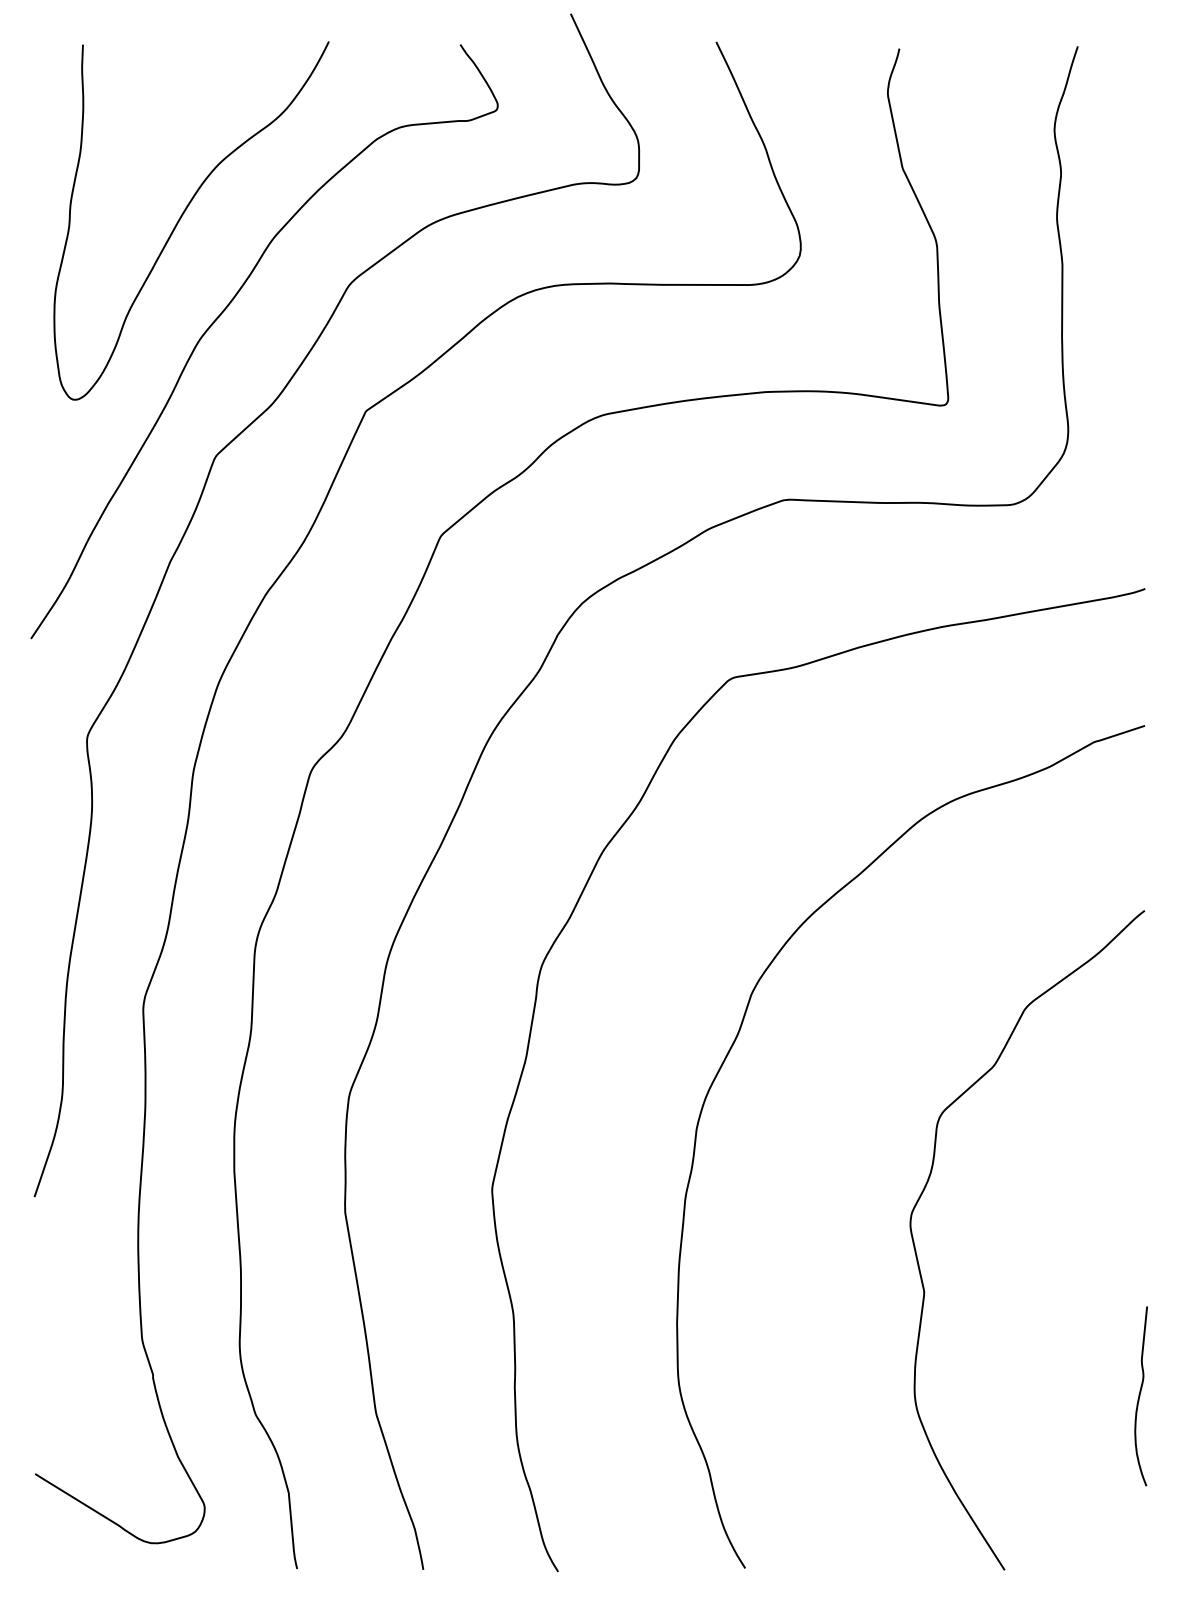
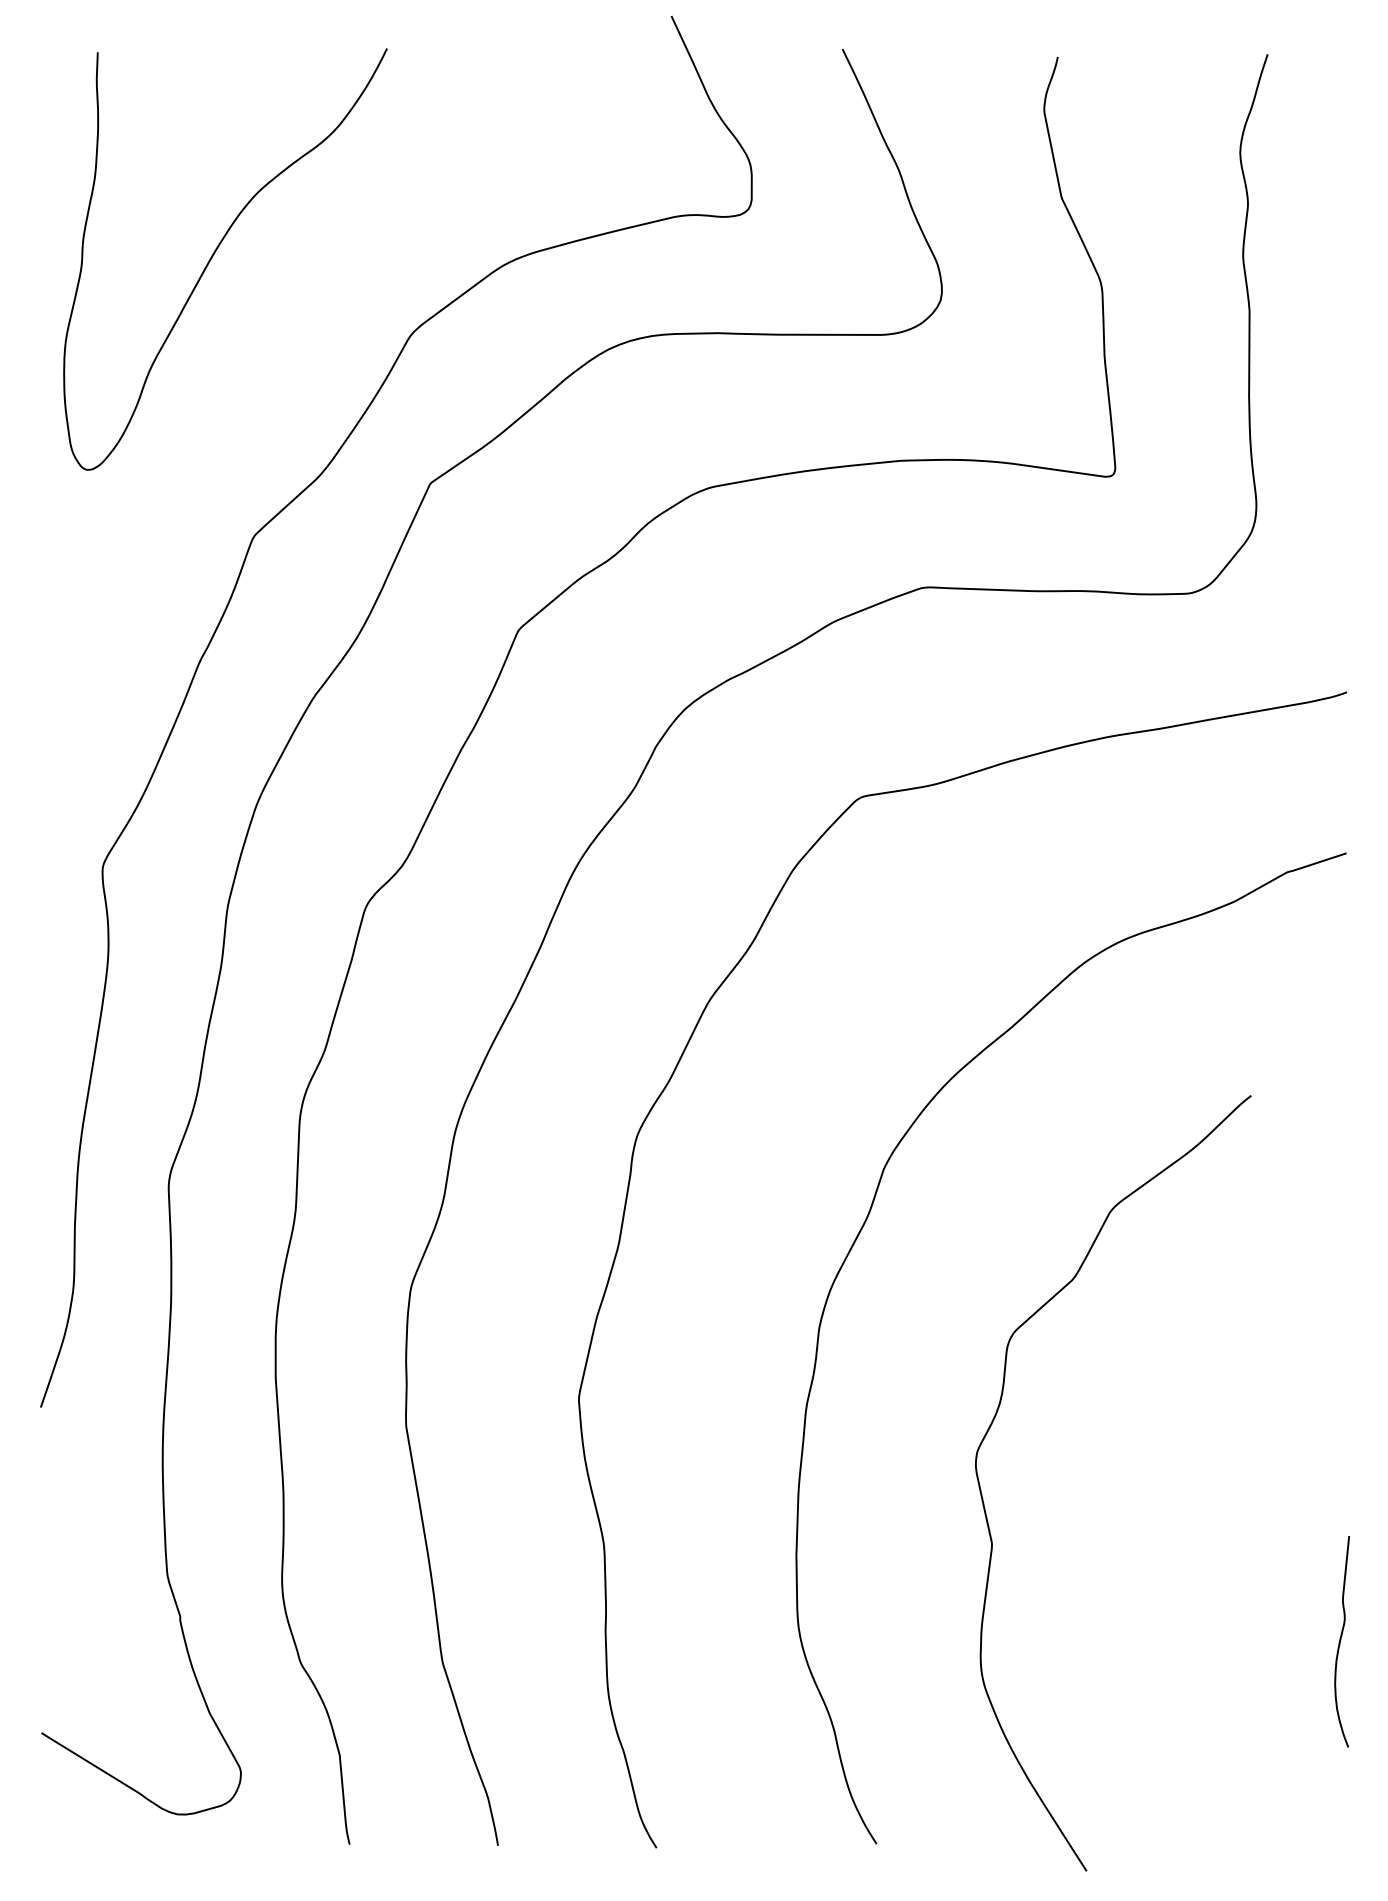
curve: (225, 310) -> (265, 364), removed
curve: (919, 1265) -> (986, 1512), moved

